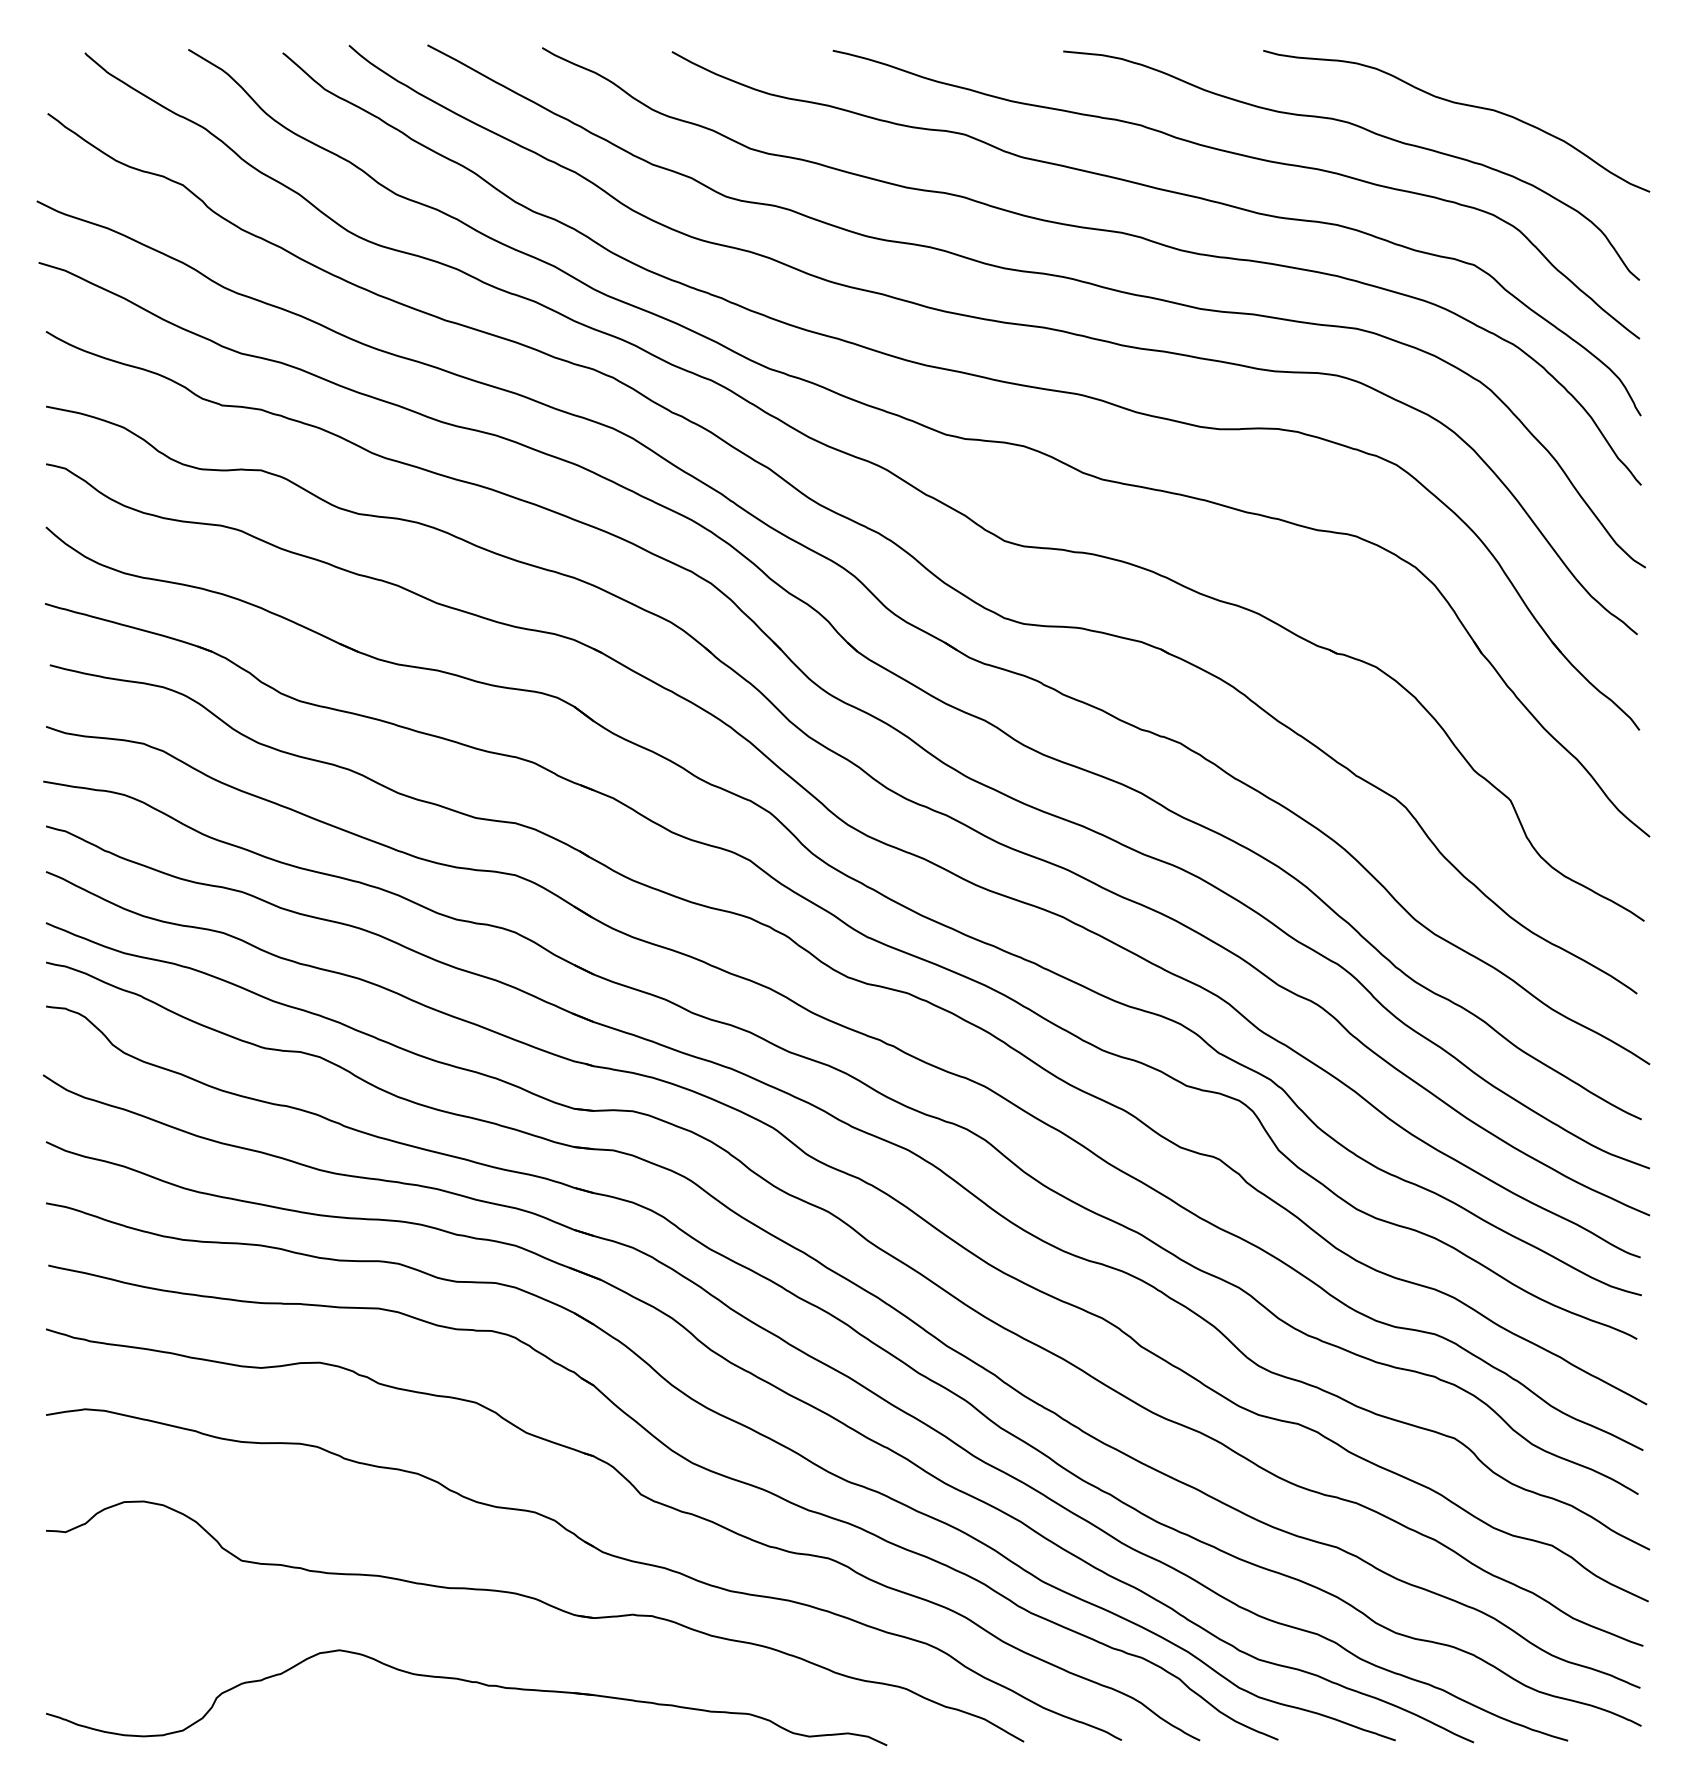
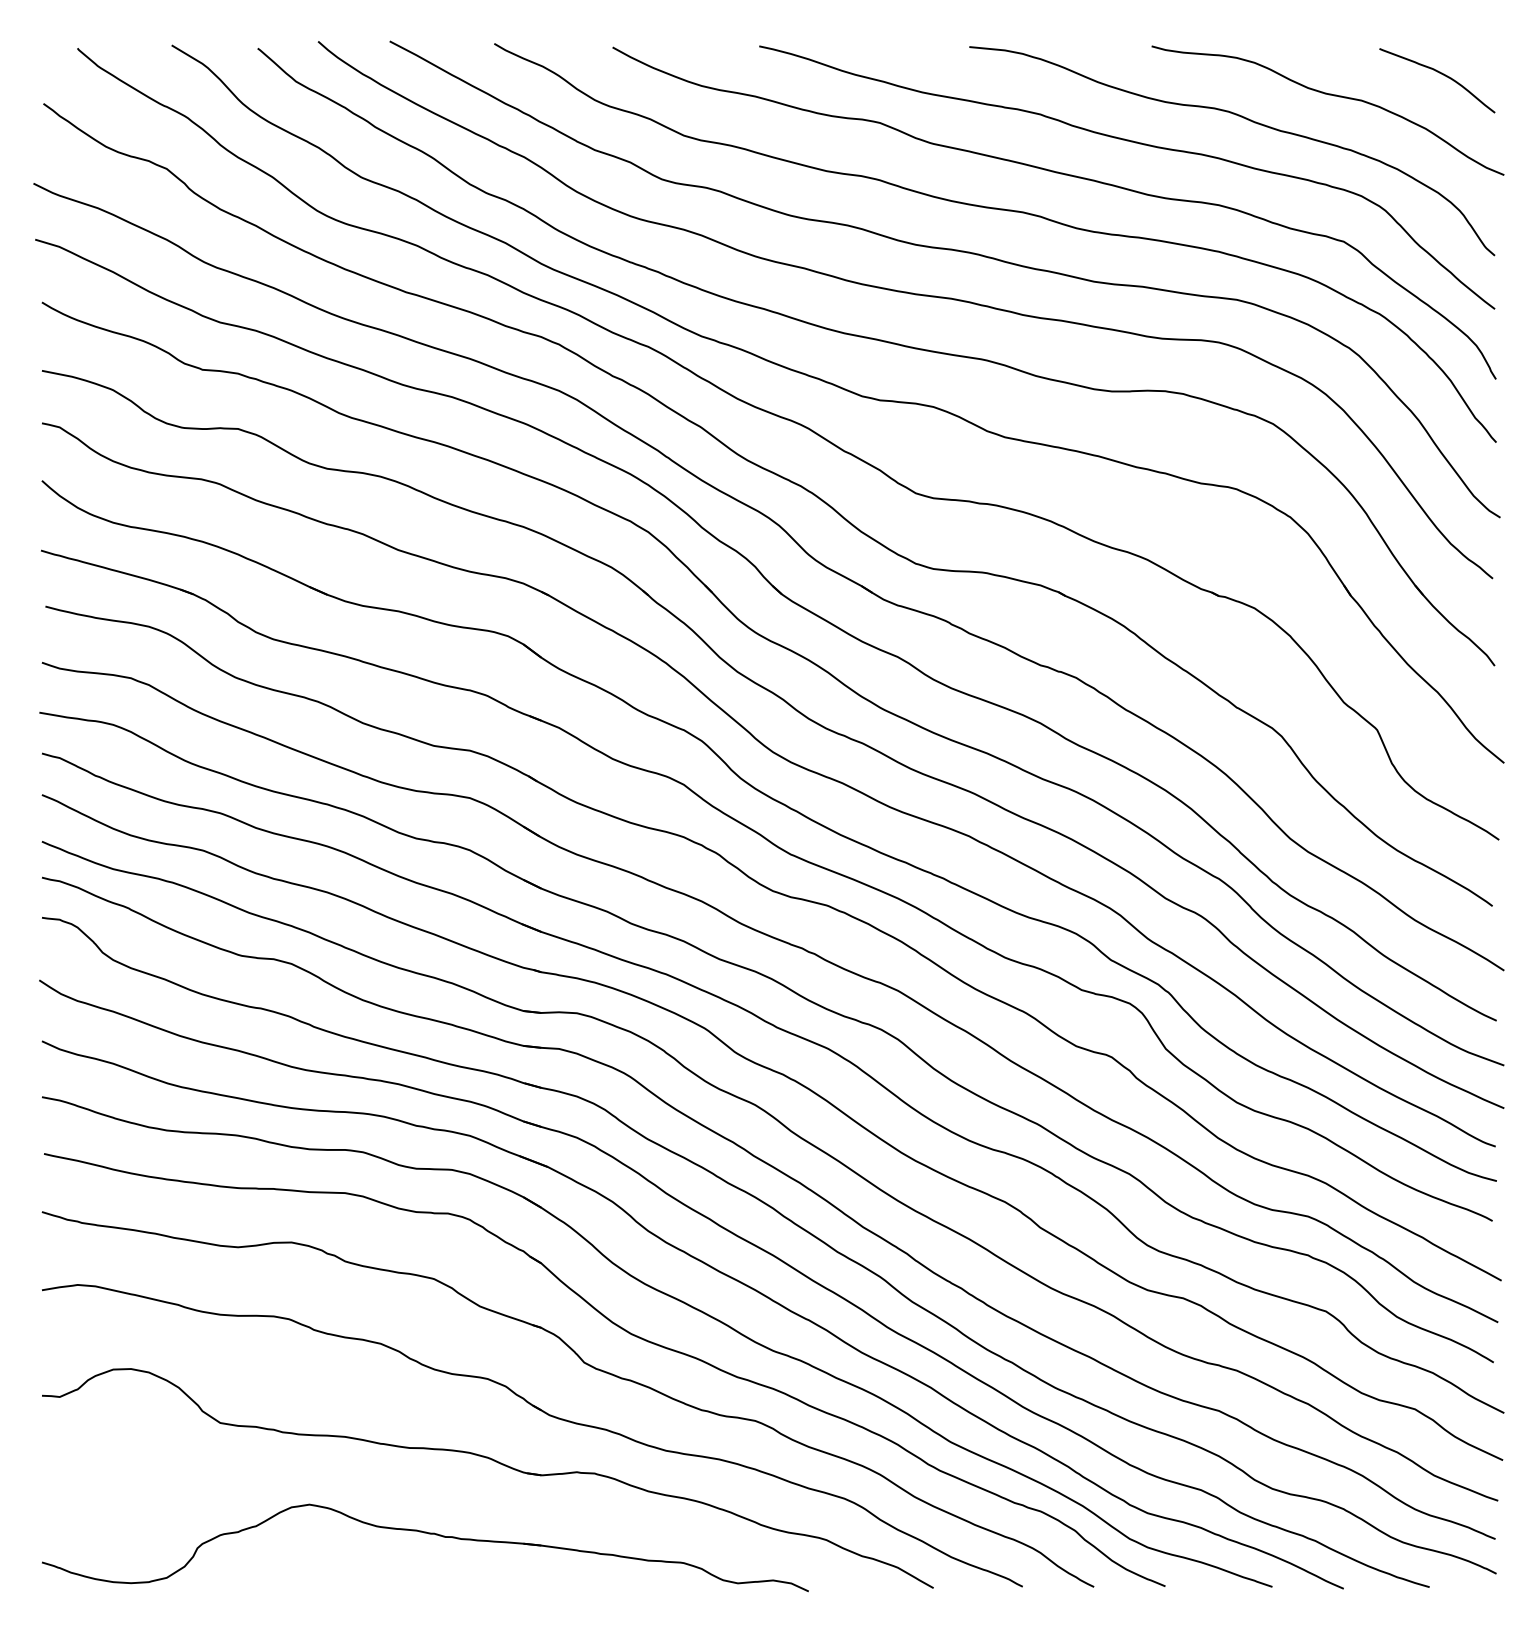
curve: (1580, 81) -> (1440, 74), added

